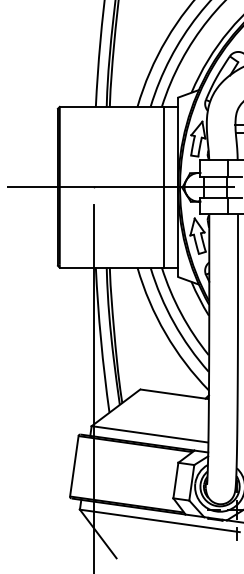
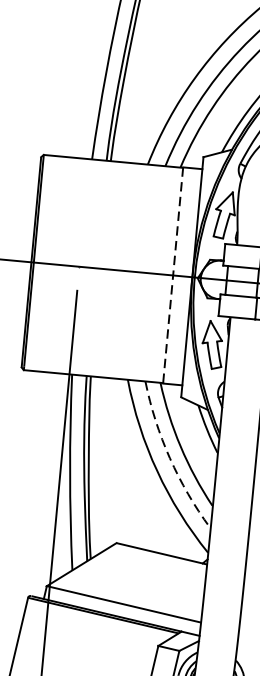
line: (163, 187) -> (172, 275), solid -> dashed
arc: (174, 322) -> (170, 457), solid -> dashed

